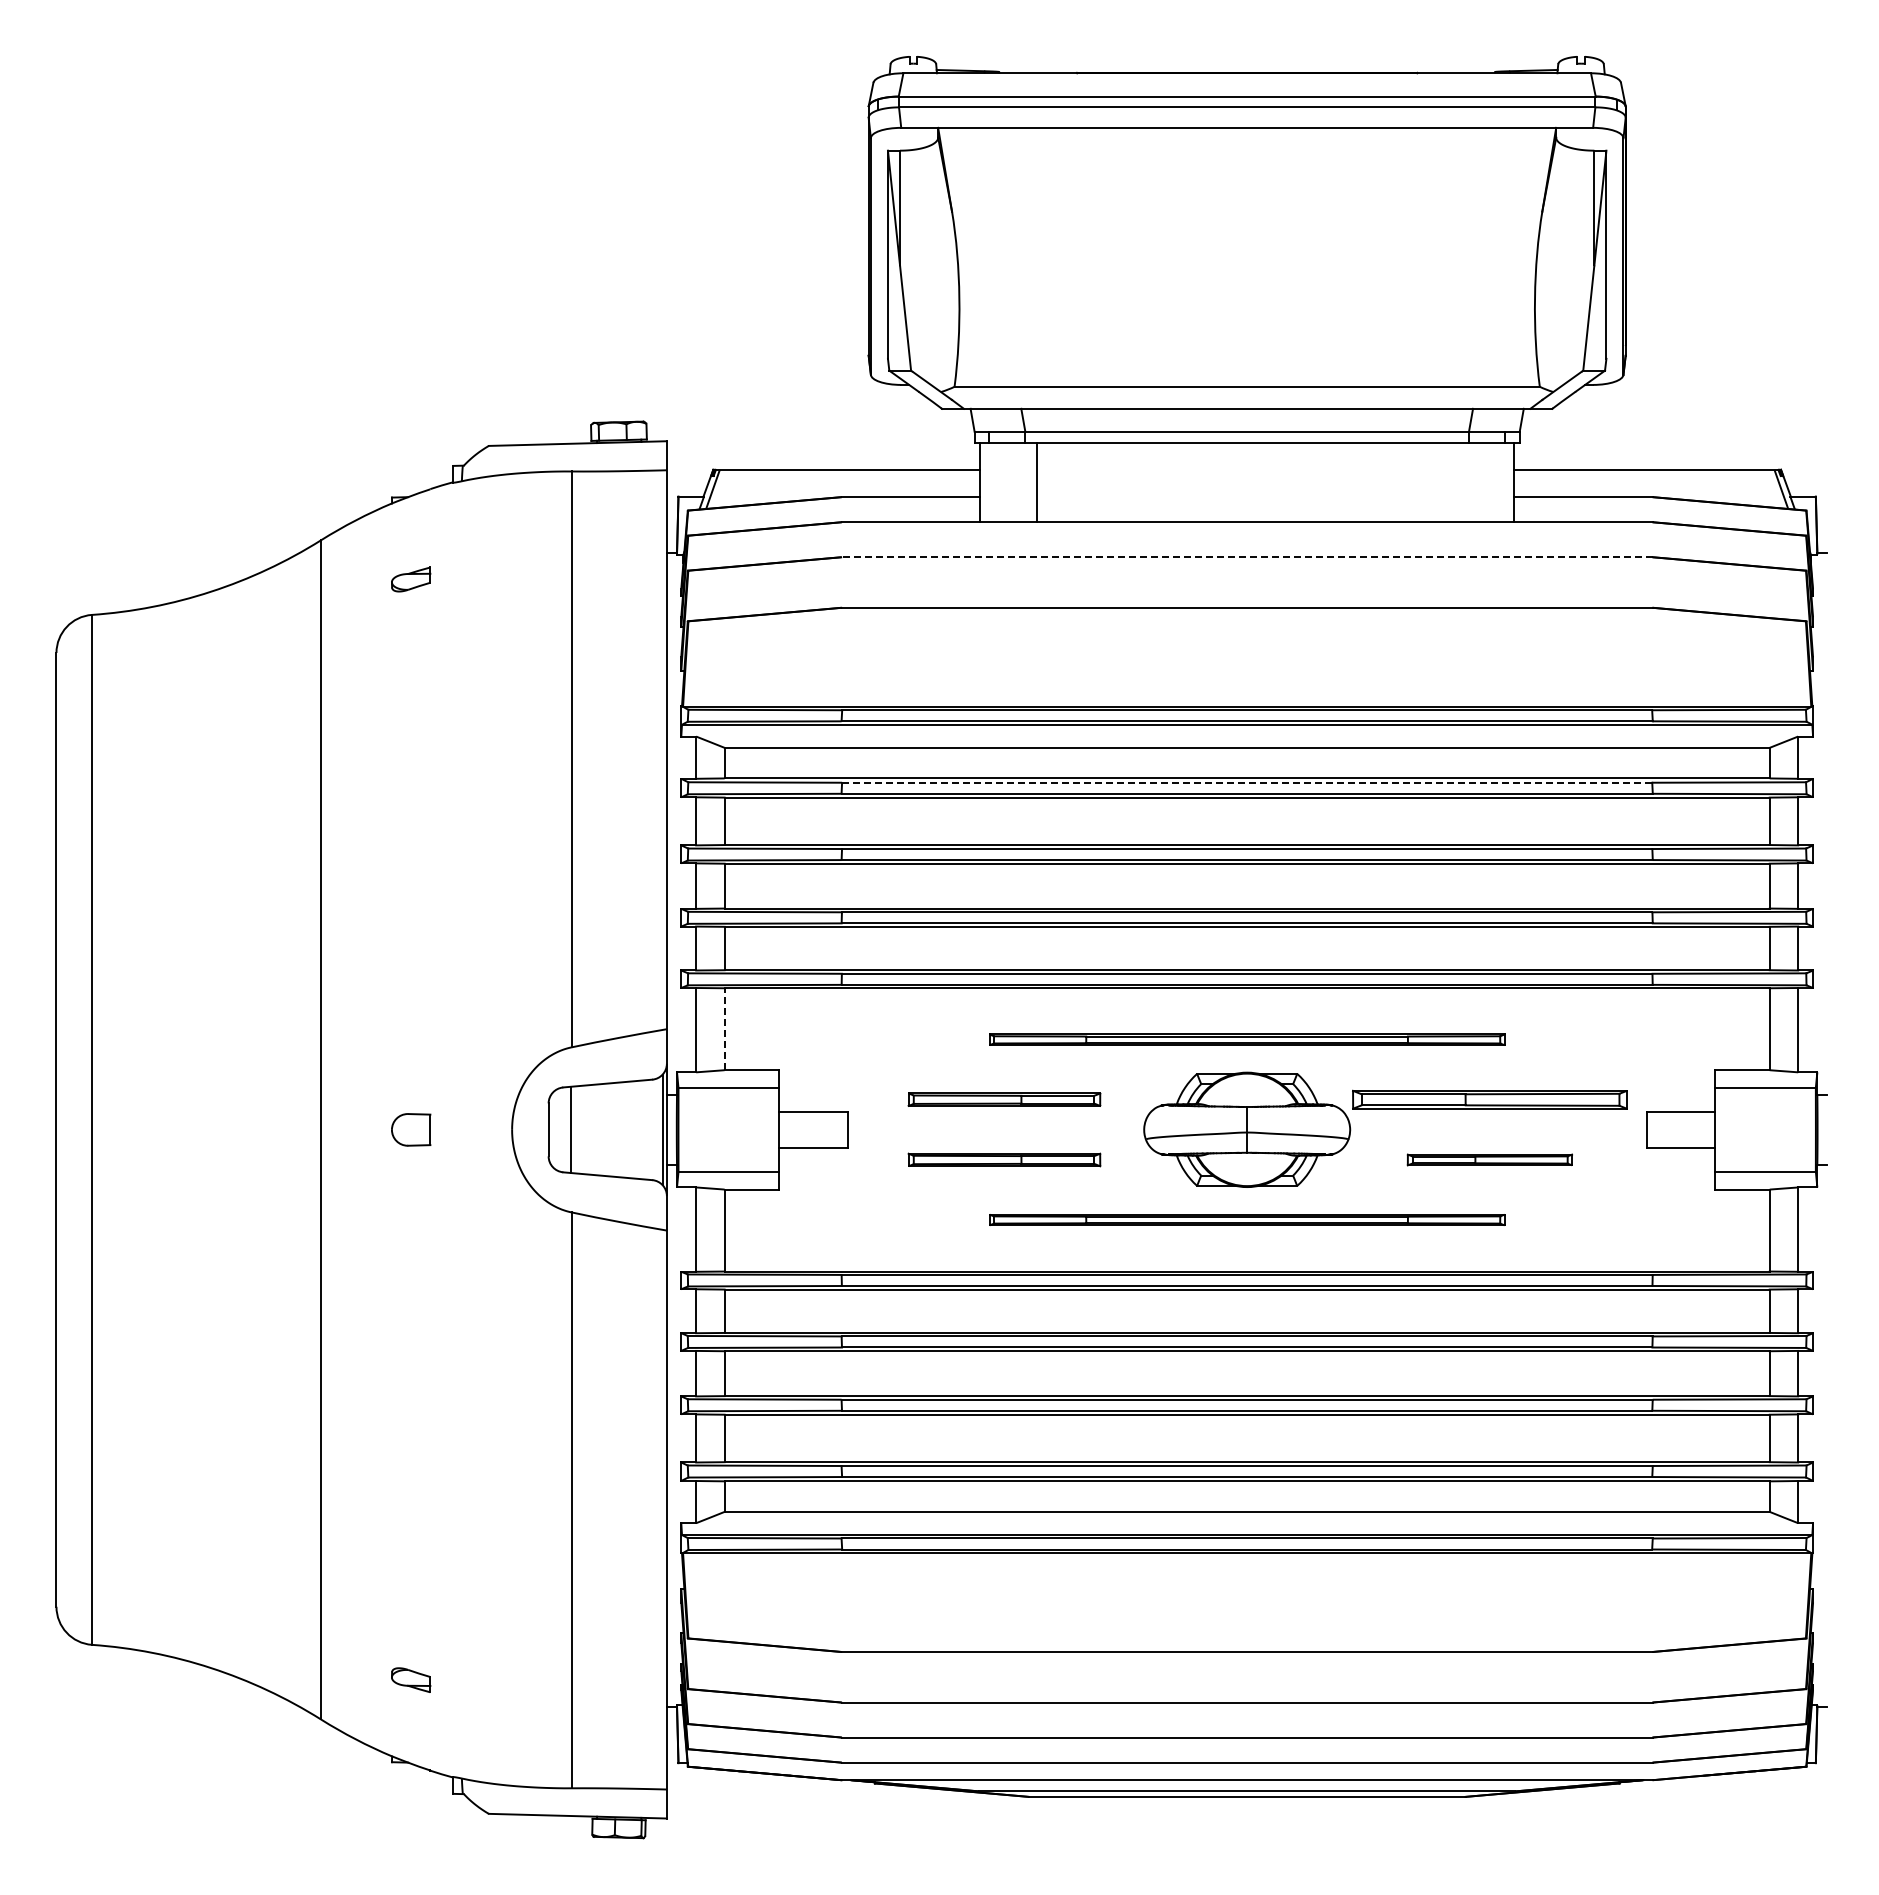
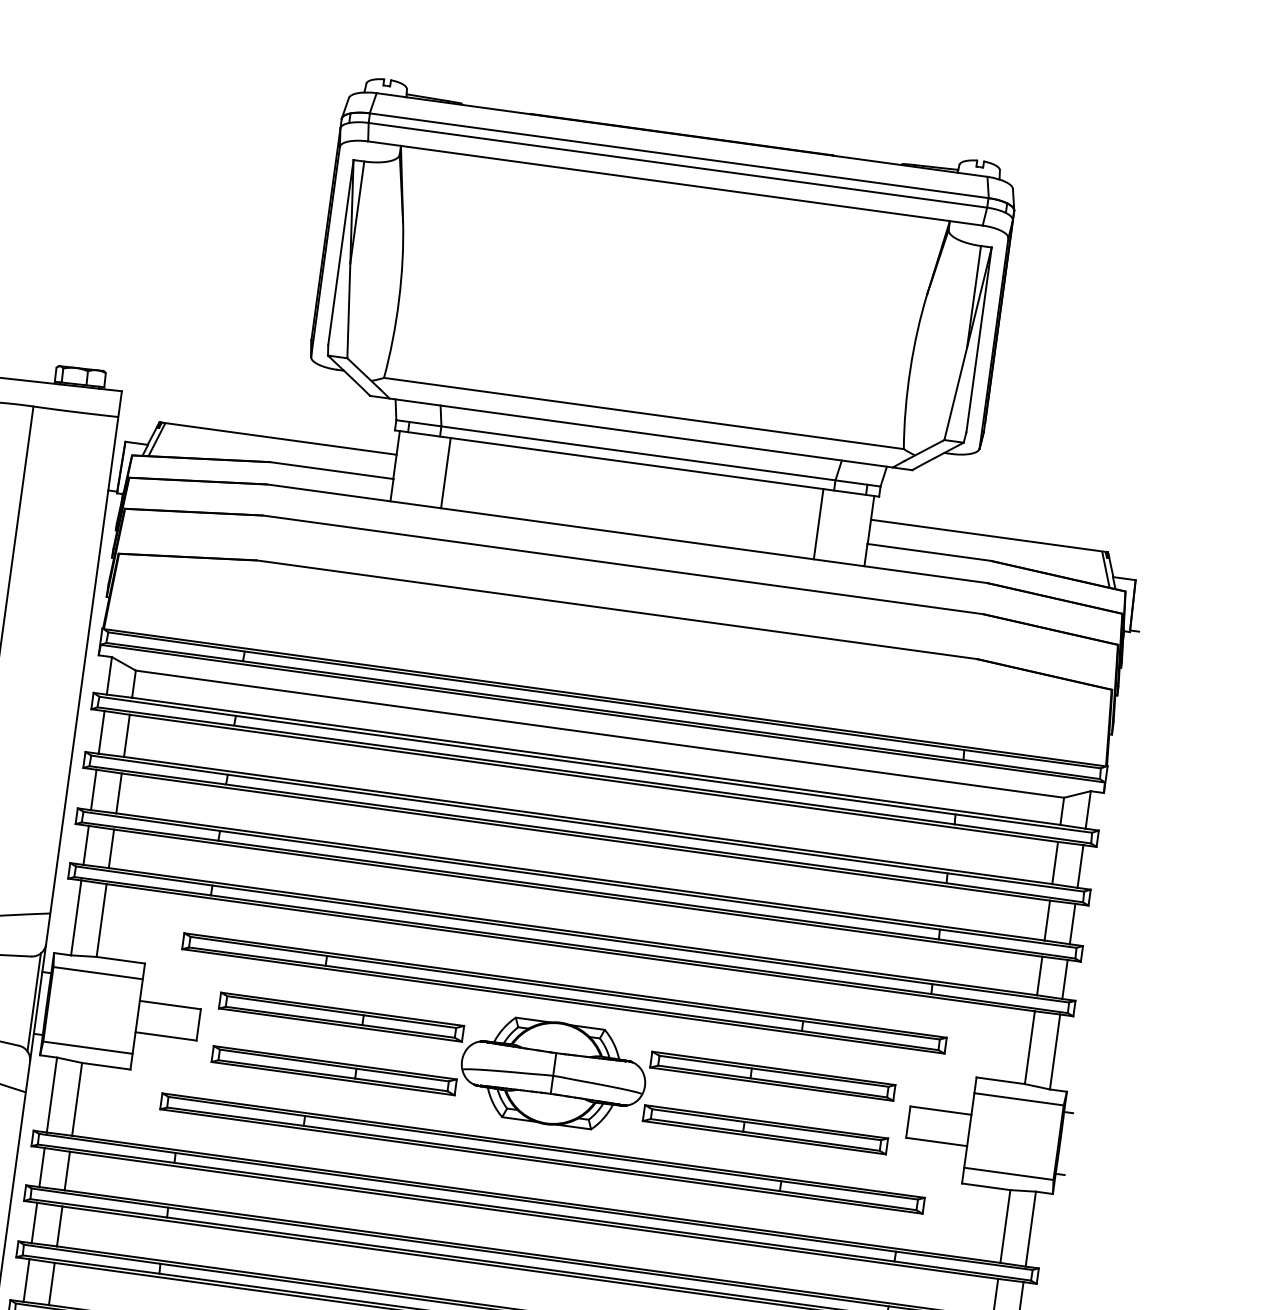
line: (1457, 482) -> (819, 524), added
line: (1247, 557) -> (623, 565), dashed -> solid
line: (1247, 782) -> (596, 764), dashed -> solid
line: (724, 1029) -> (101, 920), dashed -> solid
part: (1246, 1039) -> (563, 993), size x1.67
part: (1004, 1099) -> (341, 1016), size x1.43
part: (1004, 1159) -> (334, 1070), size x1.43
part: (1489, 1159) -> (765, 1129), size x1.67
part: (1246, 1219) -> (542, 1153), size x1.67

